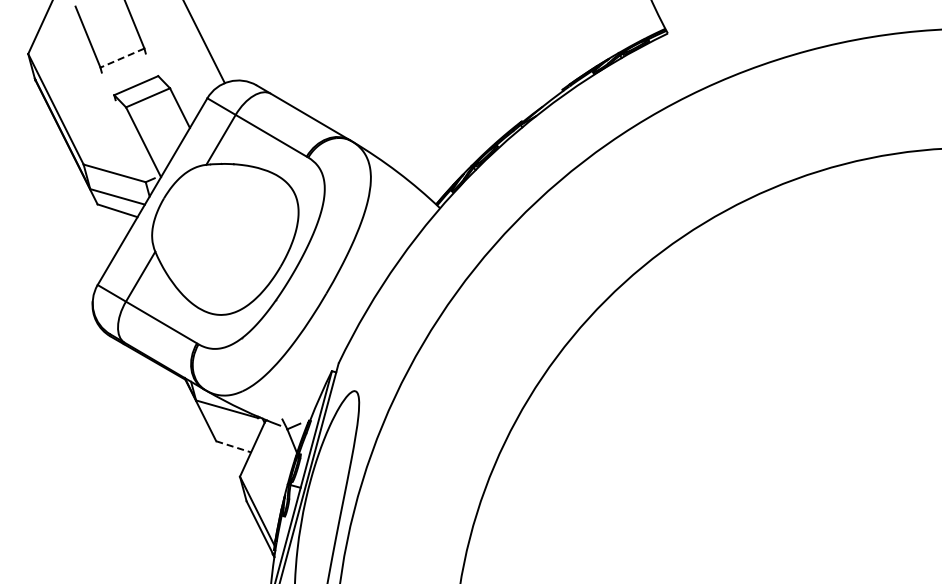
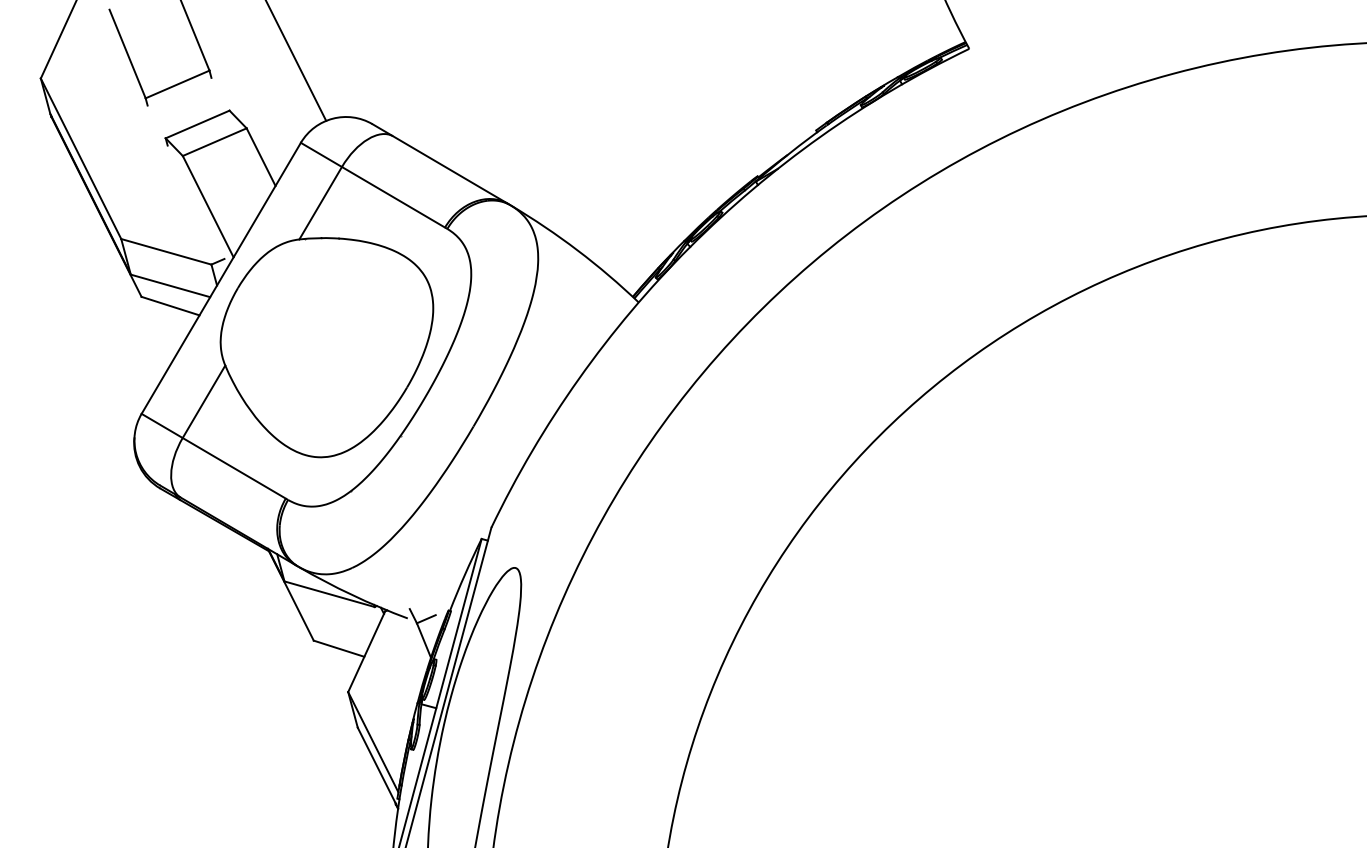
line: (122, 58) -> (177, 85), dashed -> solid
line: (234, 446) -> (340, 648), dashed -> solid

